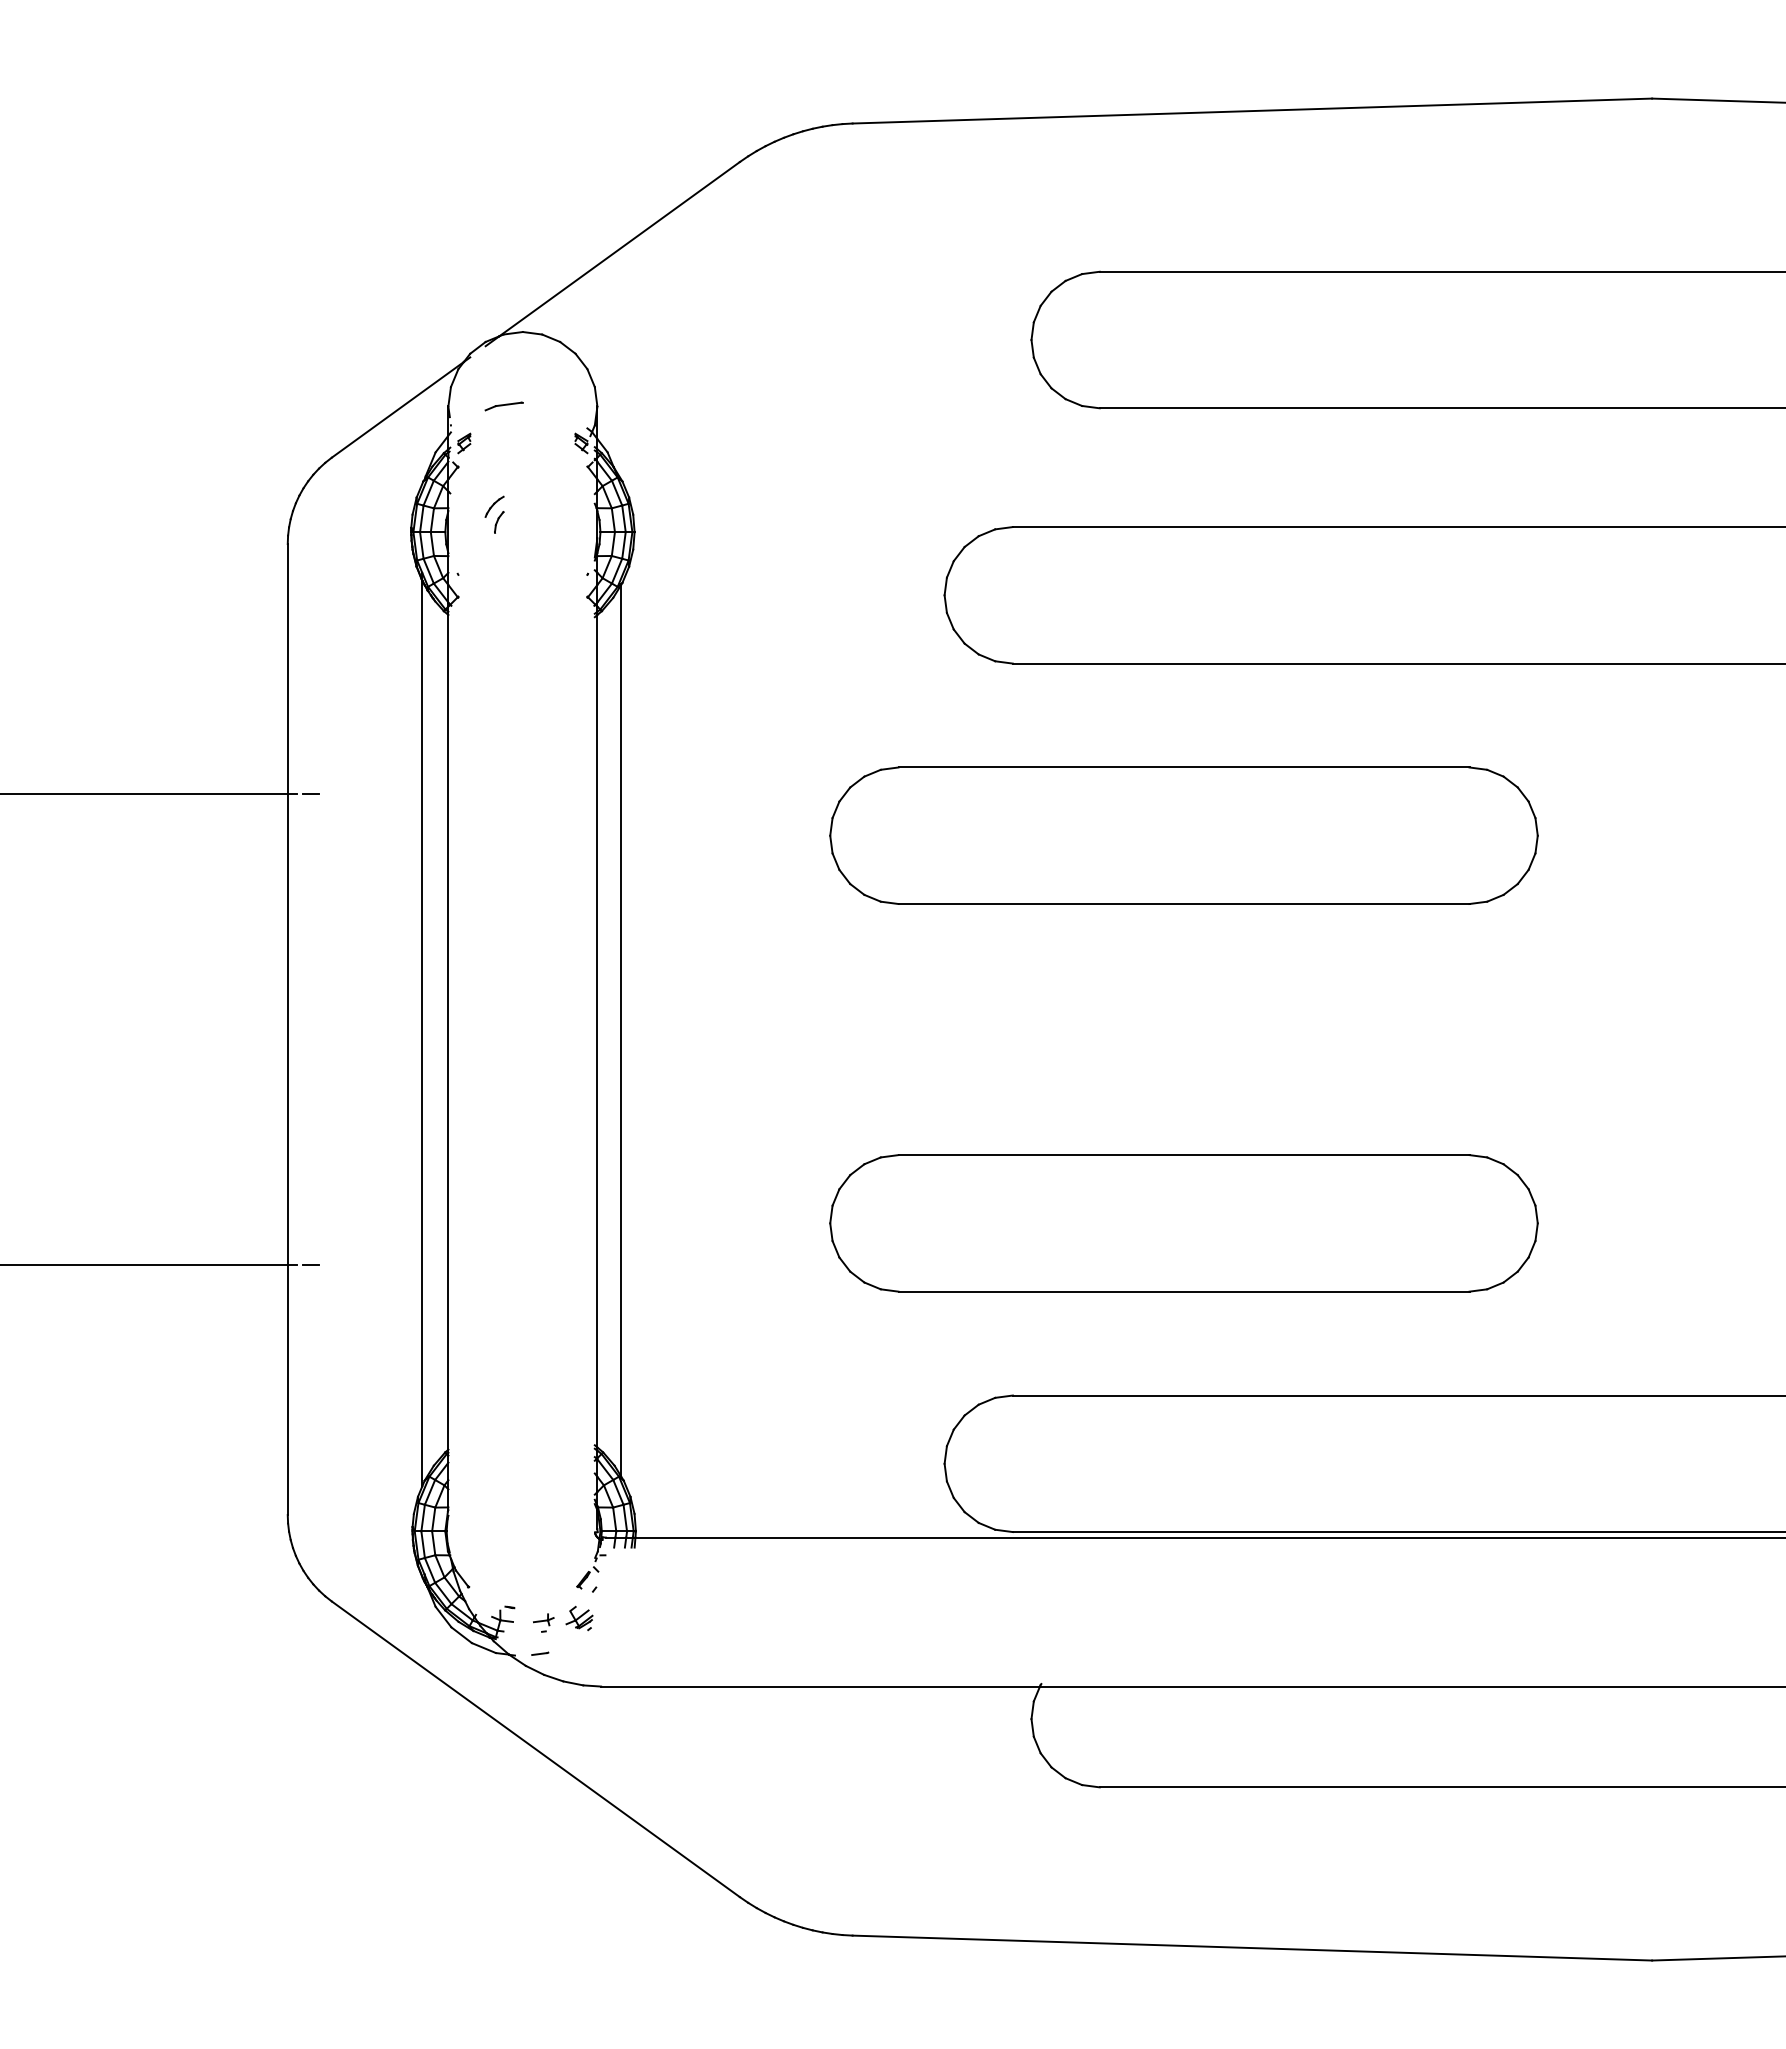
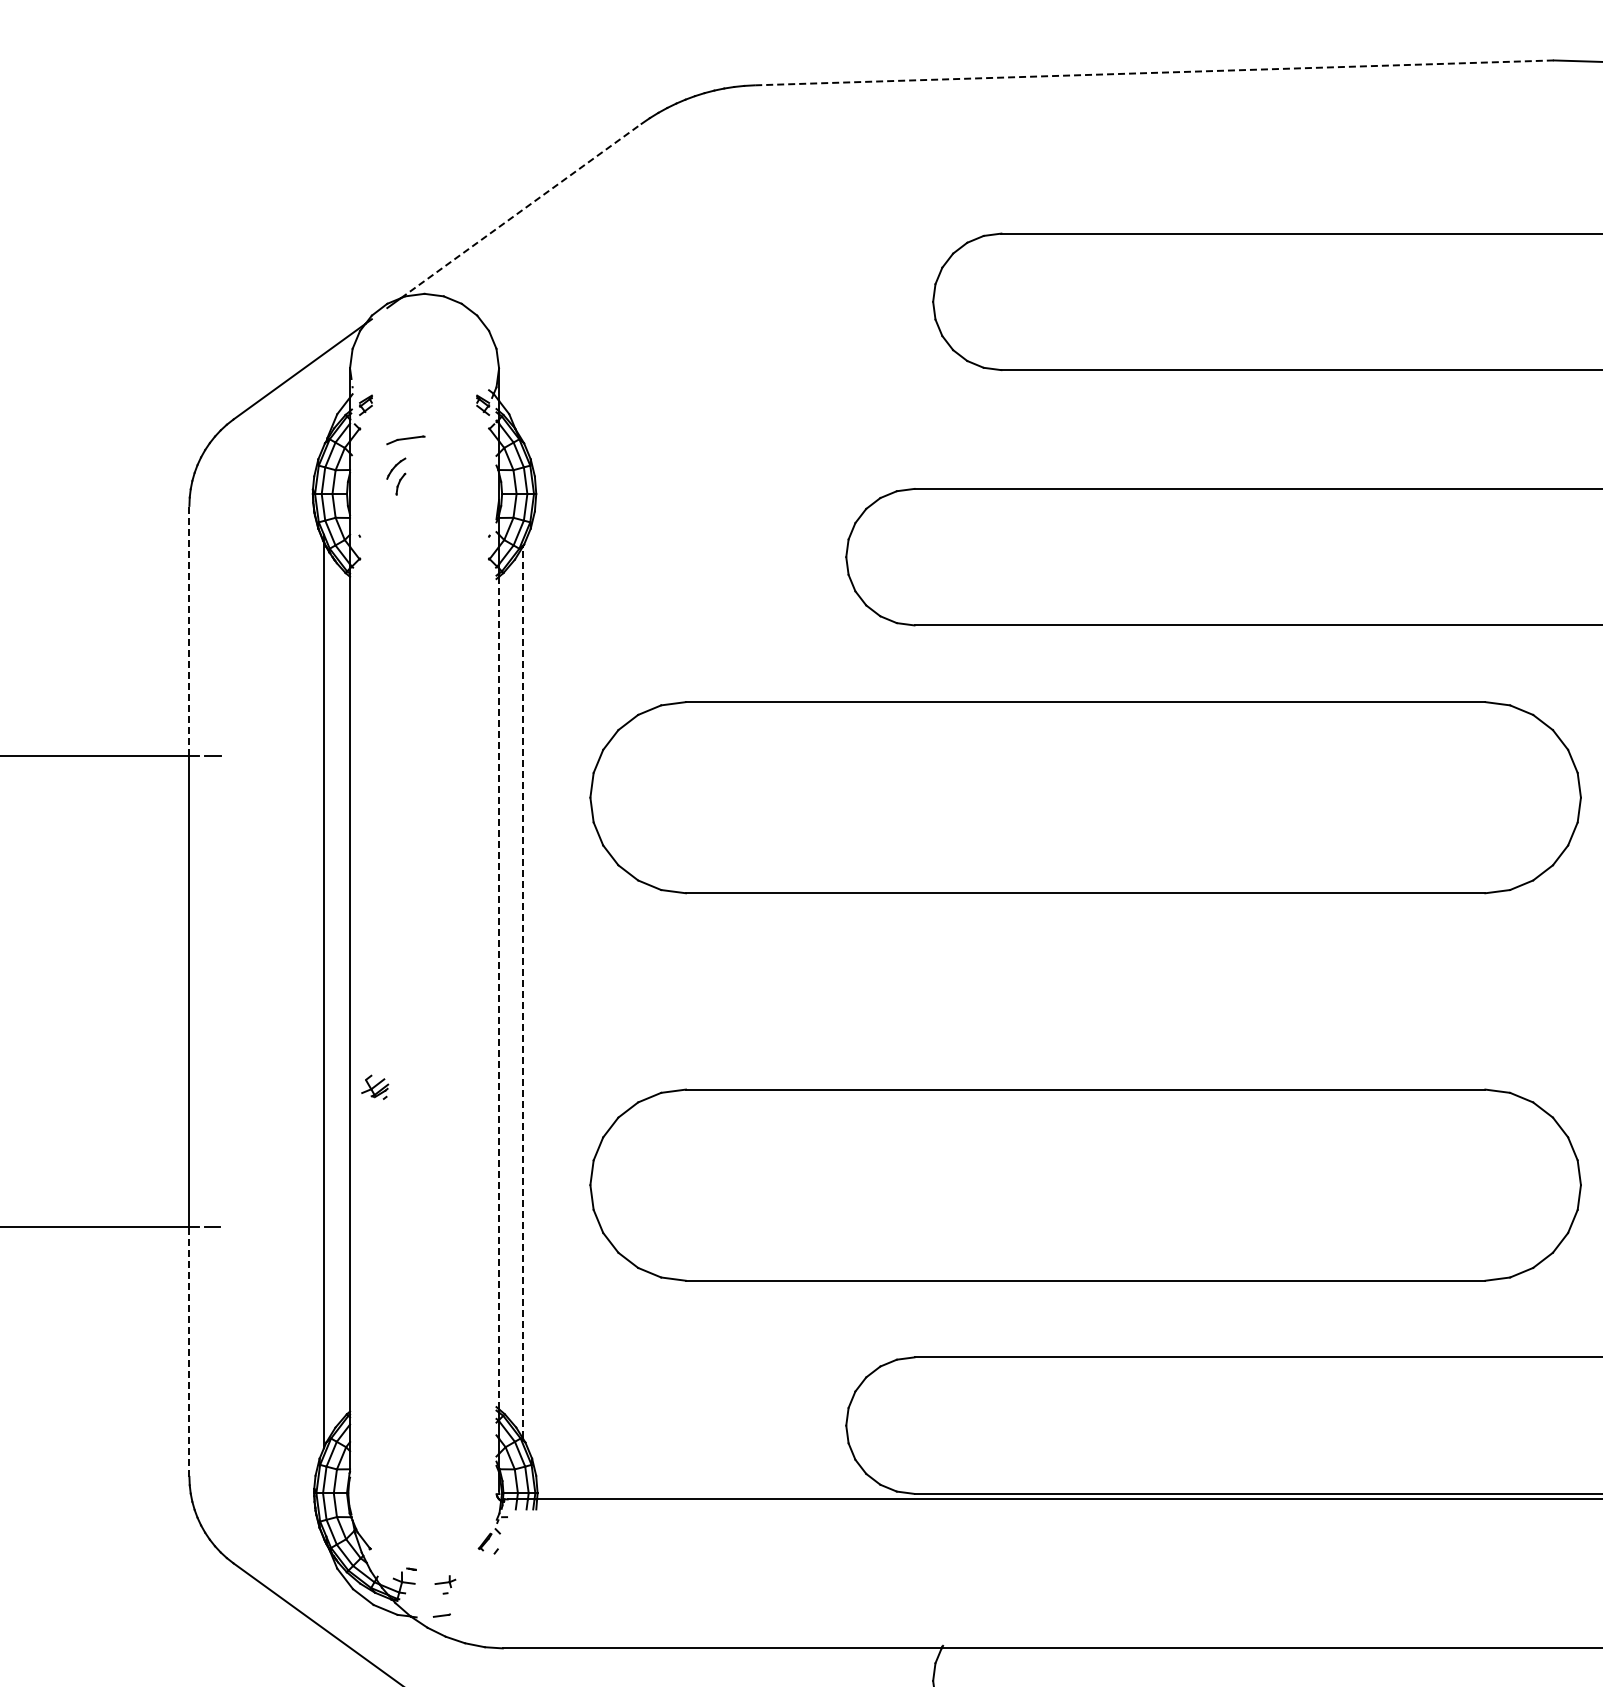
line: (1252, 111) -> (1154, 73), solid -> dashed
line: (619, 249) -> (521, 211), solid -> dashed
part: (503, 406) -> (405, 440), moved
line: (287, 668) -> (189, 630), solid -> dashed
part: (1183, 835) -> (1085, 797), size x1.4
line: (620, 1030) -> (522, 992), solid -> dashed
line: (597, 1031) -> (499, 993), solid -> dashed
part: (1183, 1223) -> (1085, 1185), size x1.4
line: (287, 1390) -> (189, 1352), solid -> dashed
part: (579, 1618) -> (375, 1087), moved

